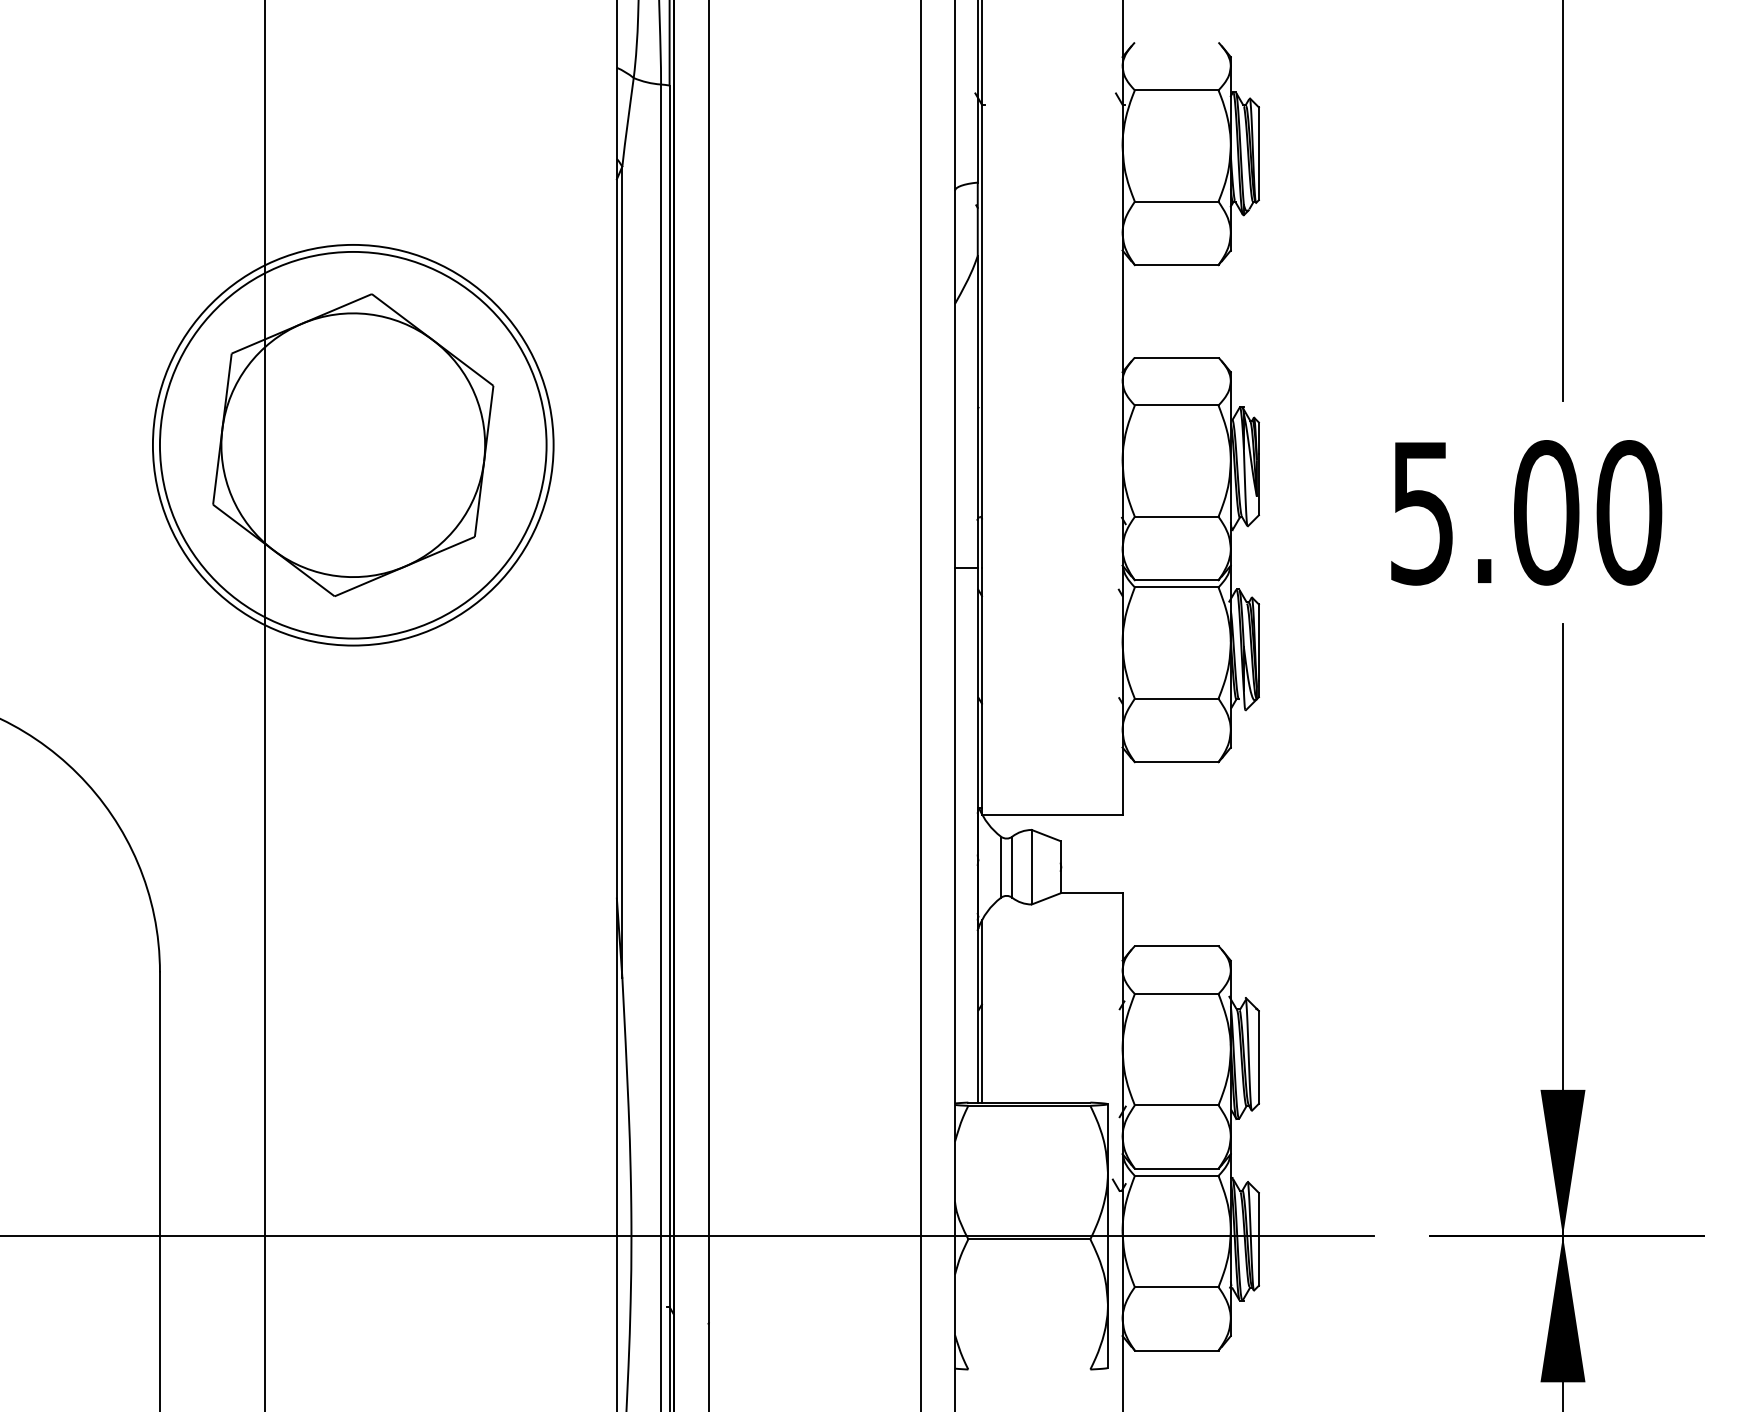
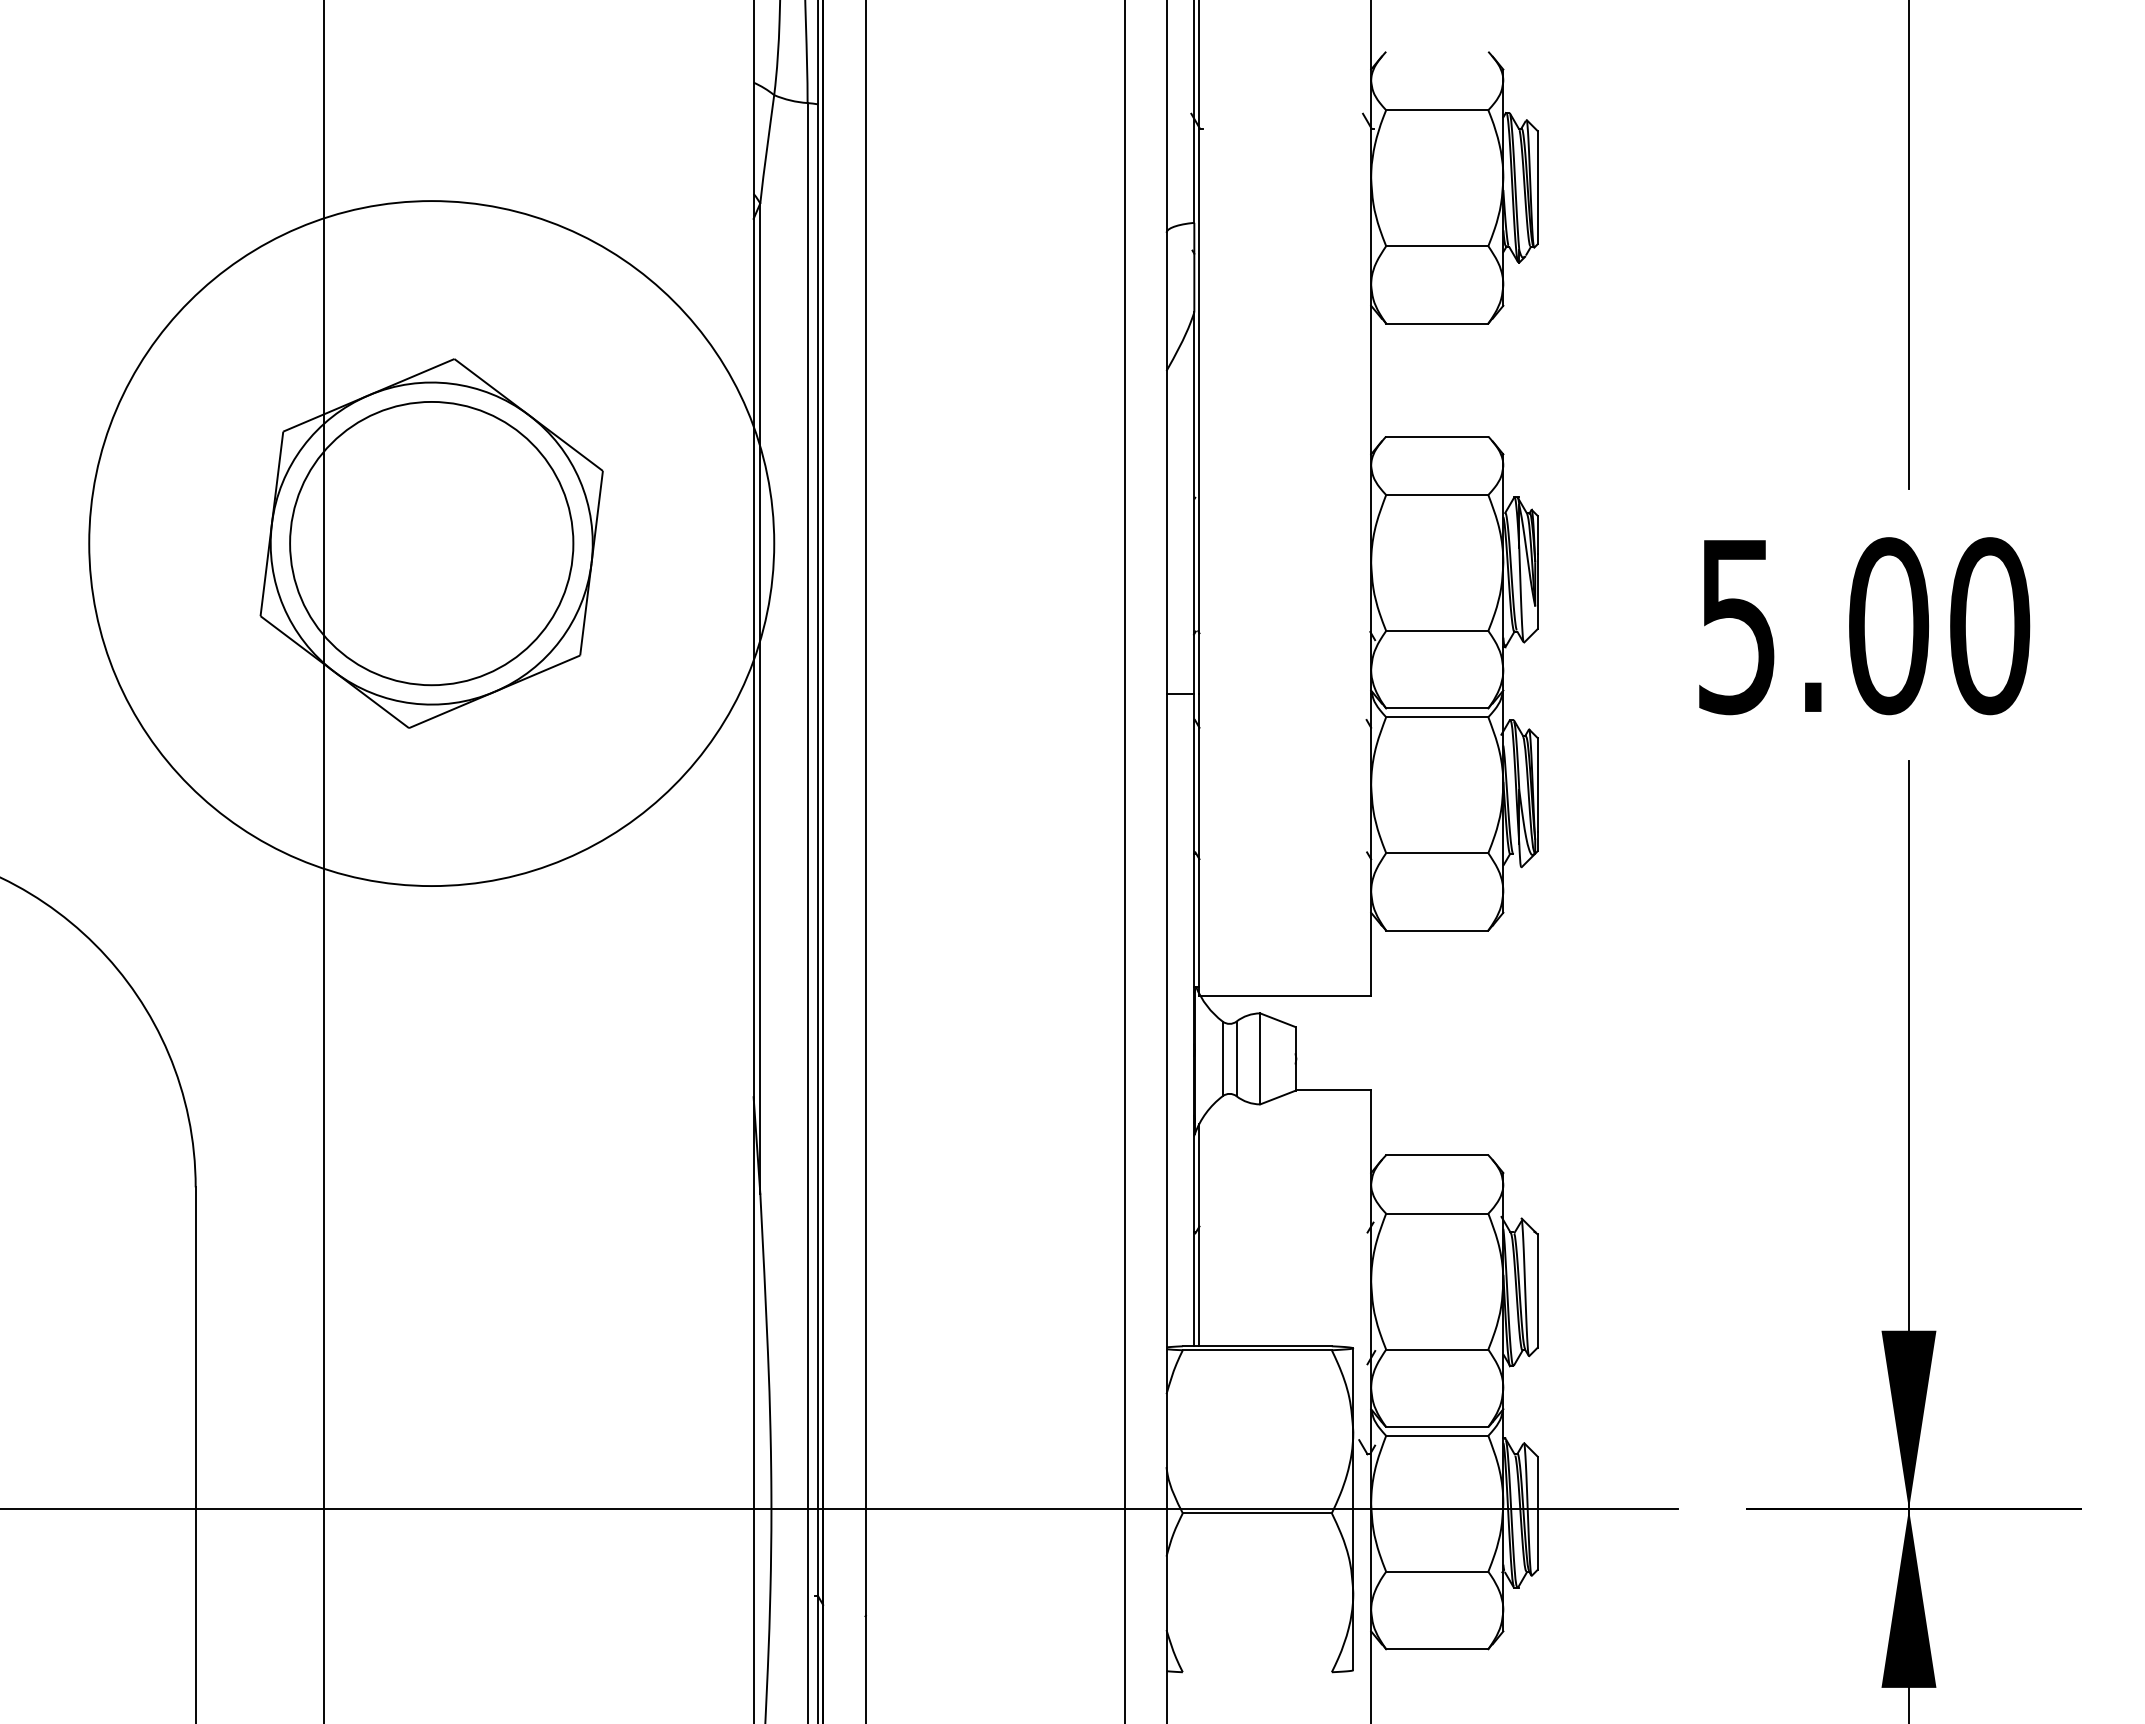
circle: (353, 445) -> (431, 543), size x0.6
circle: (353, 445) -> (431, 543), size x1.4

